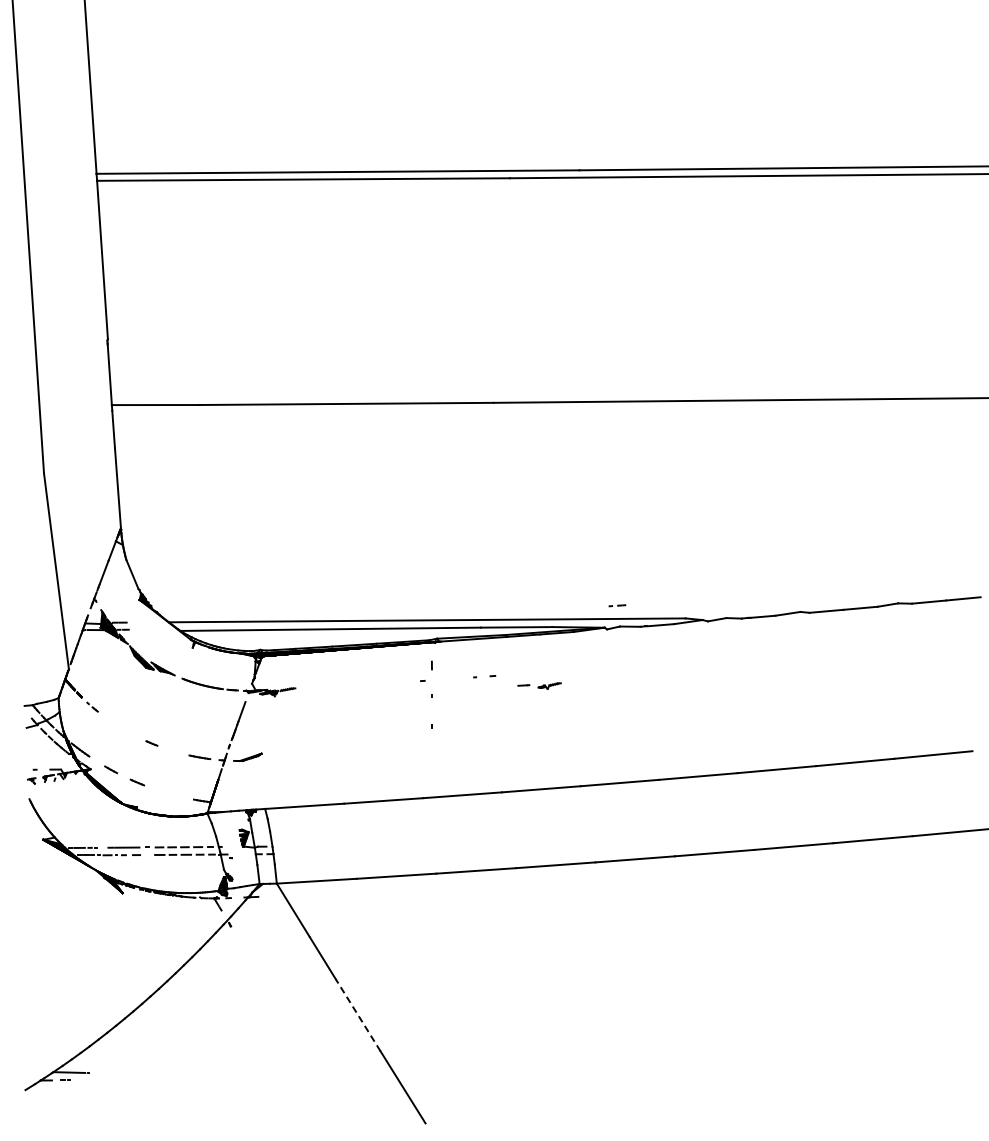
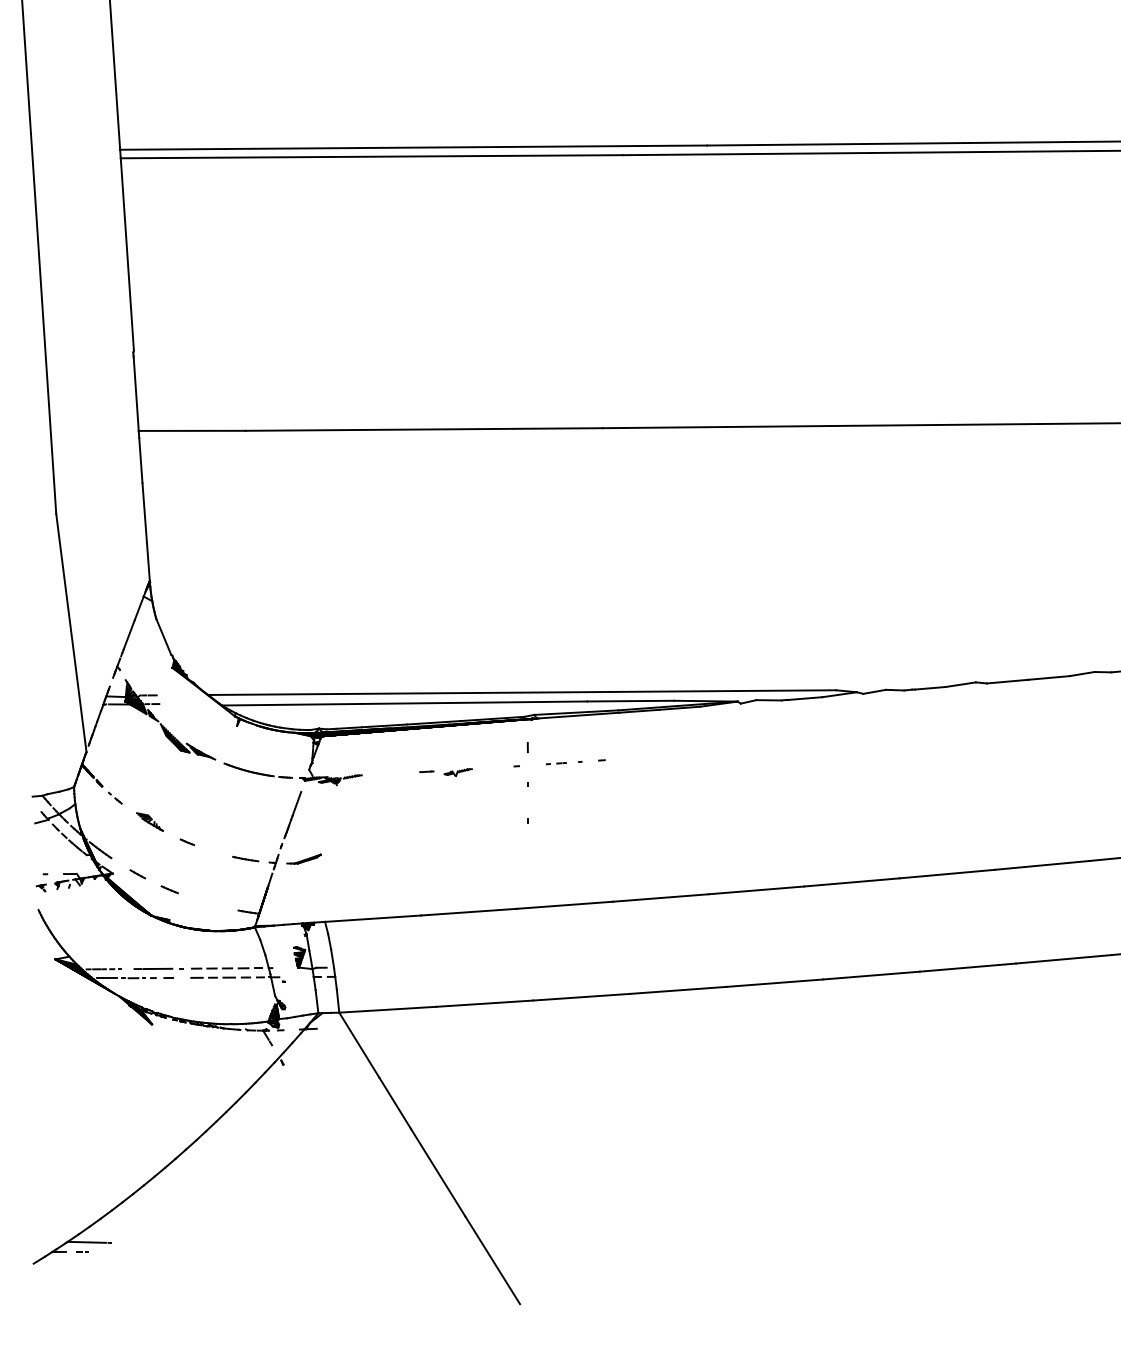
line: (617, 605) -> (556, 763), moved
part: (539, 685) -> (445, 771), moved
part: (120, 726) -> (149, 821), added
line: (357, 1014) -> (437, 1171), dashed -> solid

